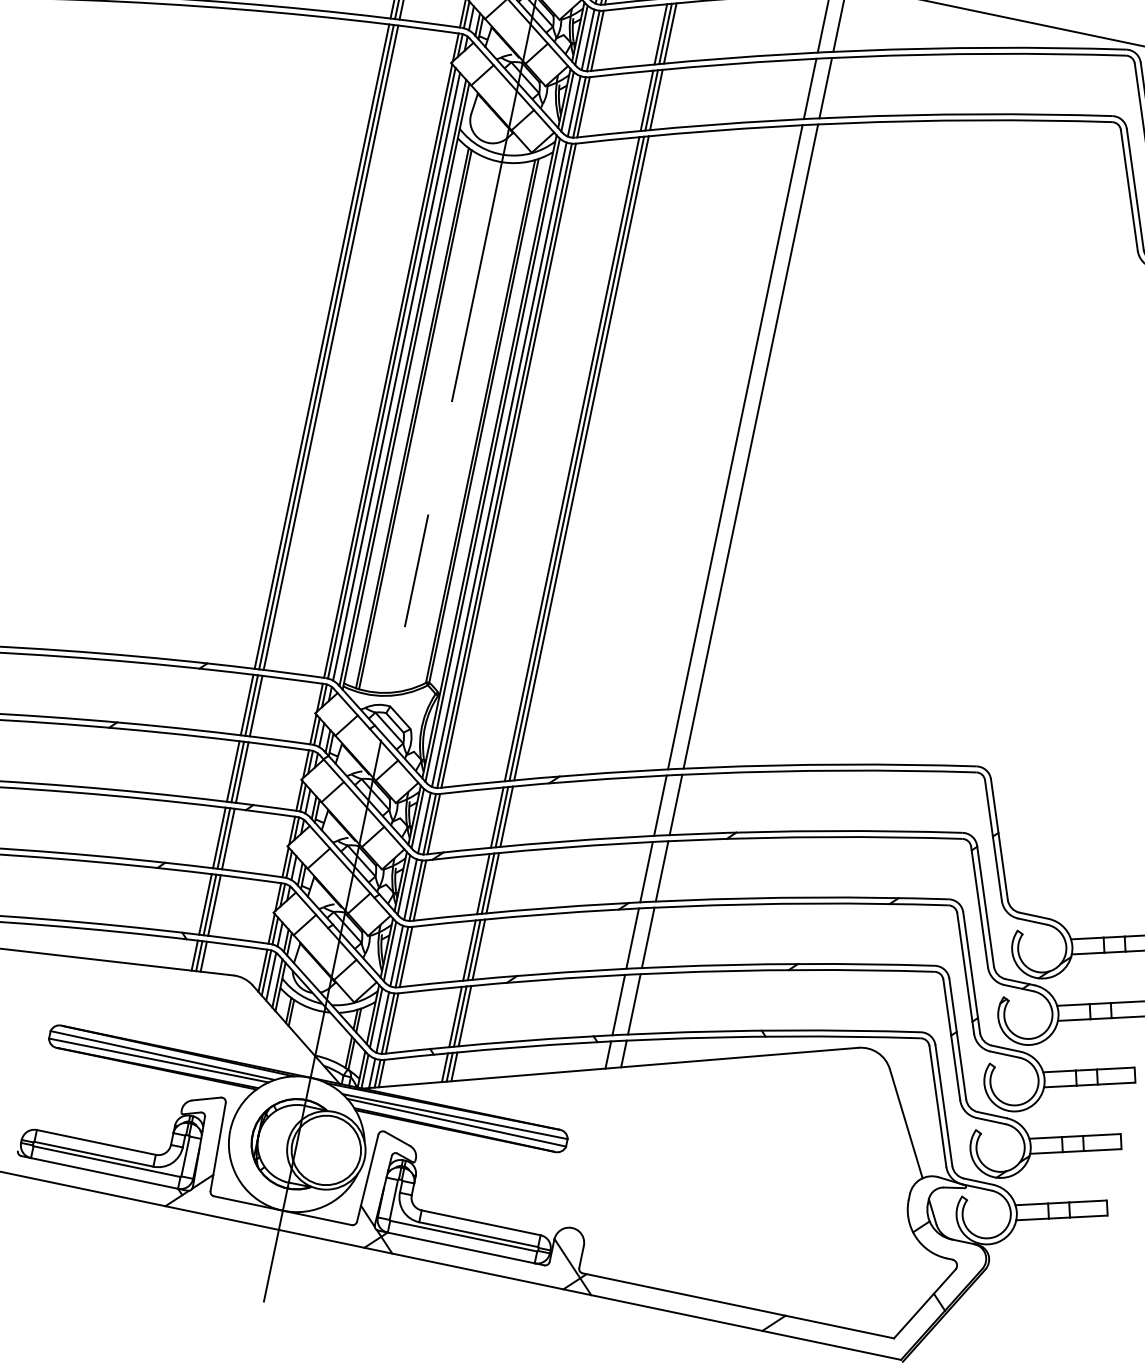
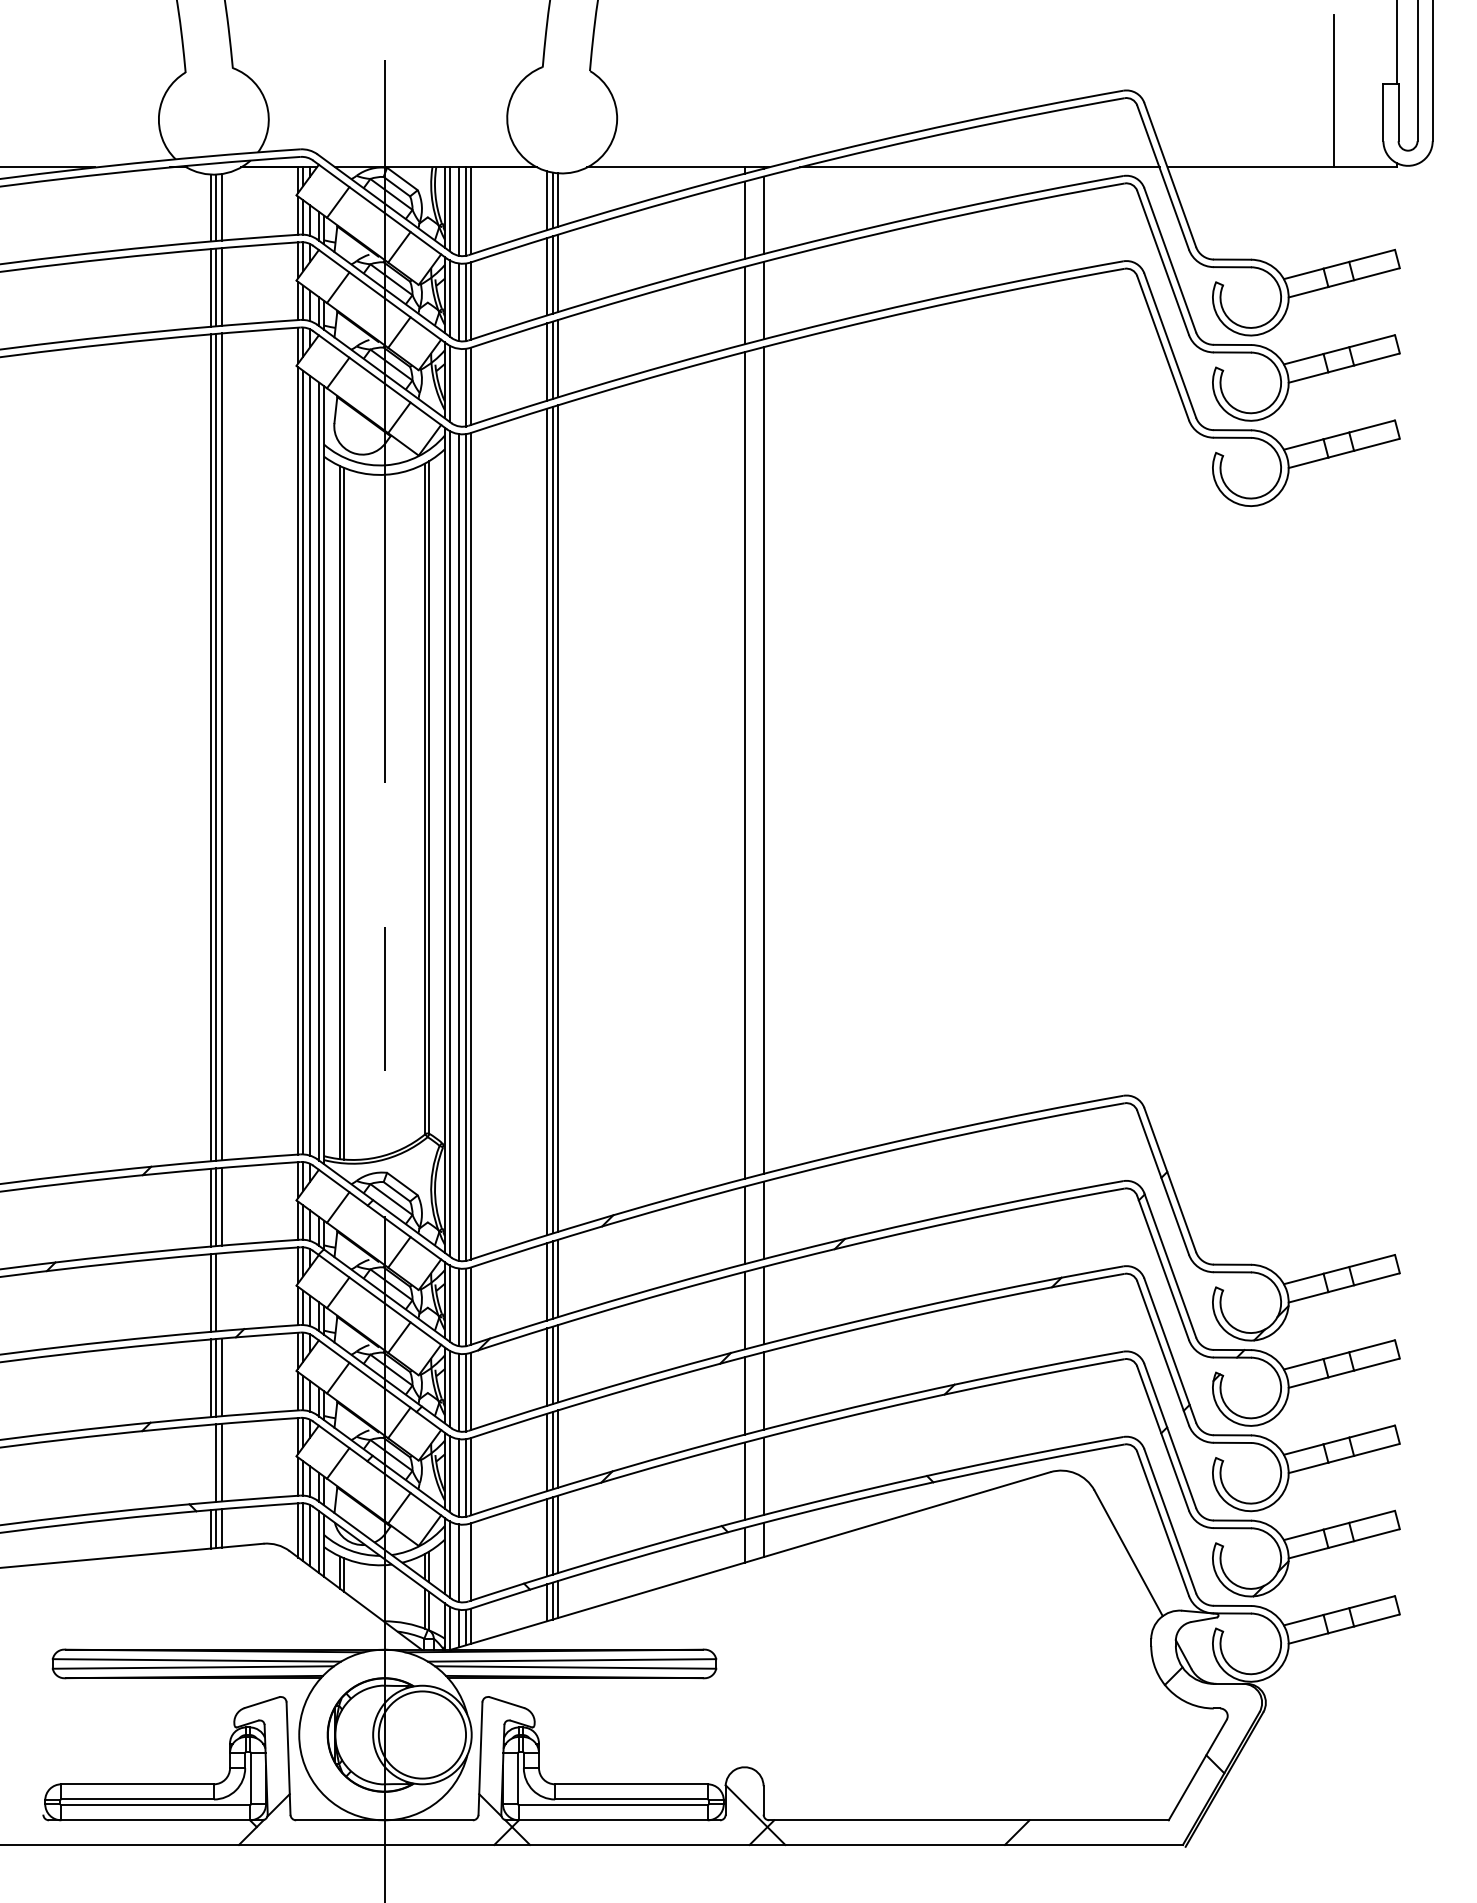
line: (573, 106) -> (458, 387), removed
line: (241, 772) -> (221, 1291), removed
line: (205, 904) -> (210, 1463), removed
line: (387, 1023) -> (465, 1563), removed

